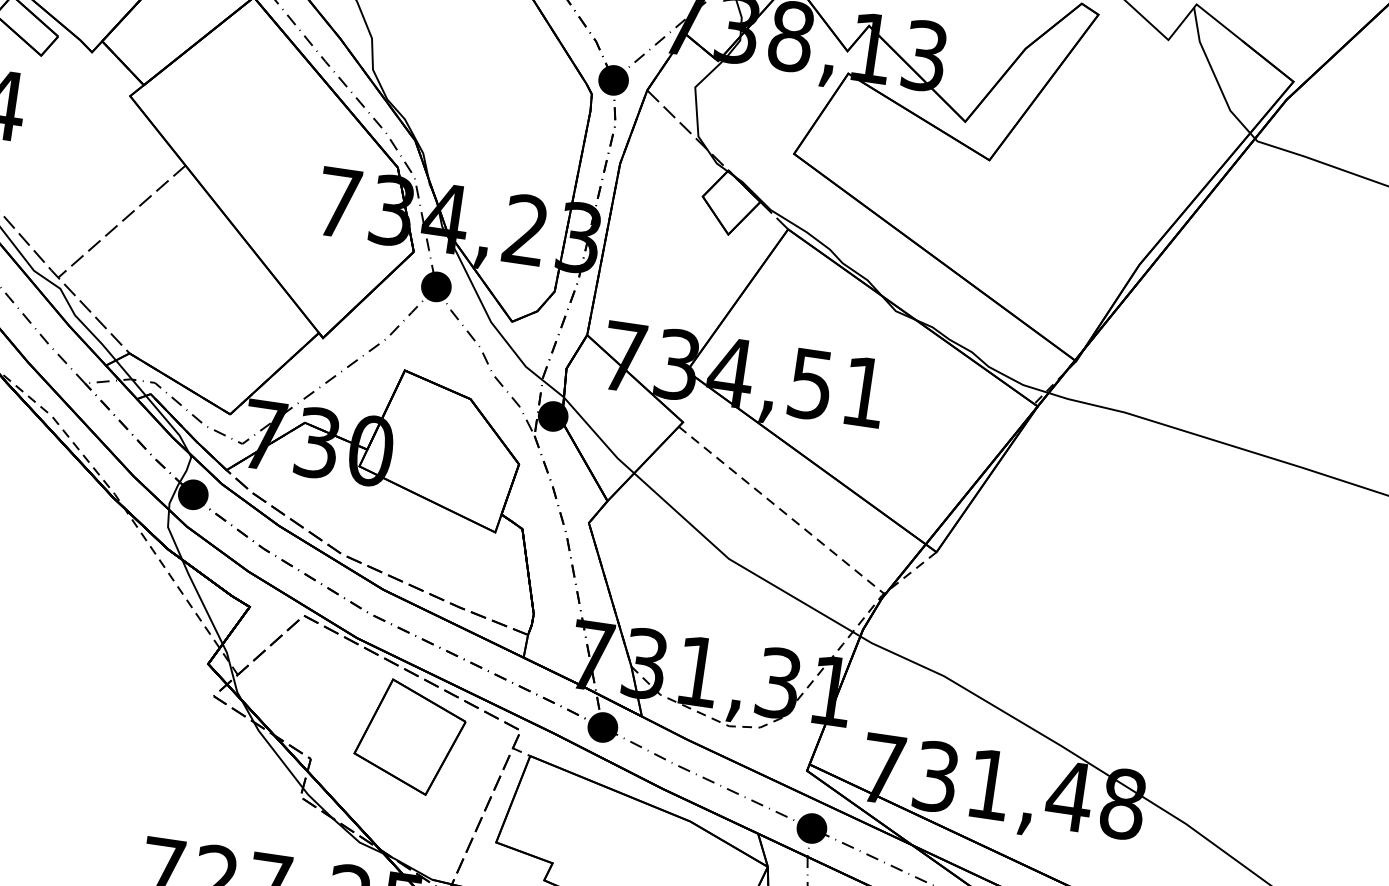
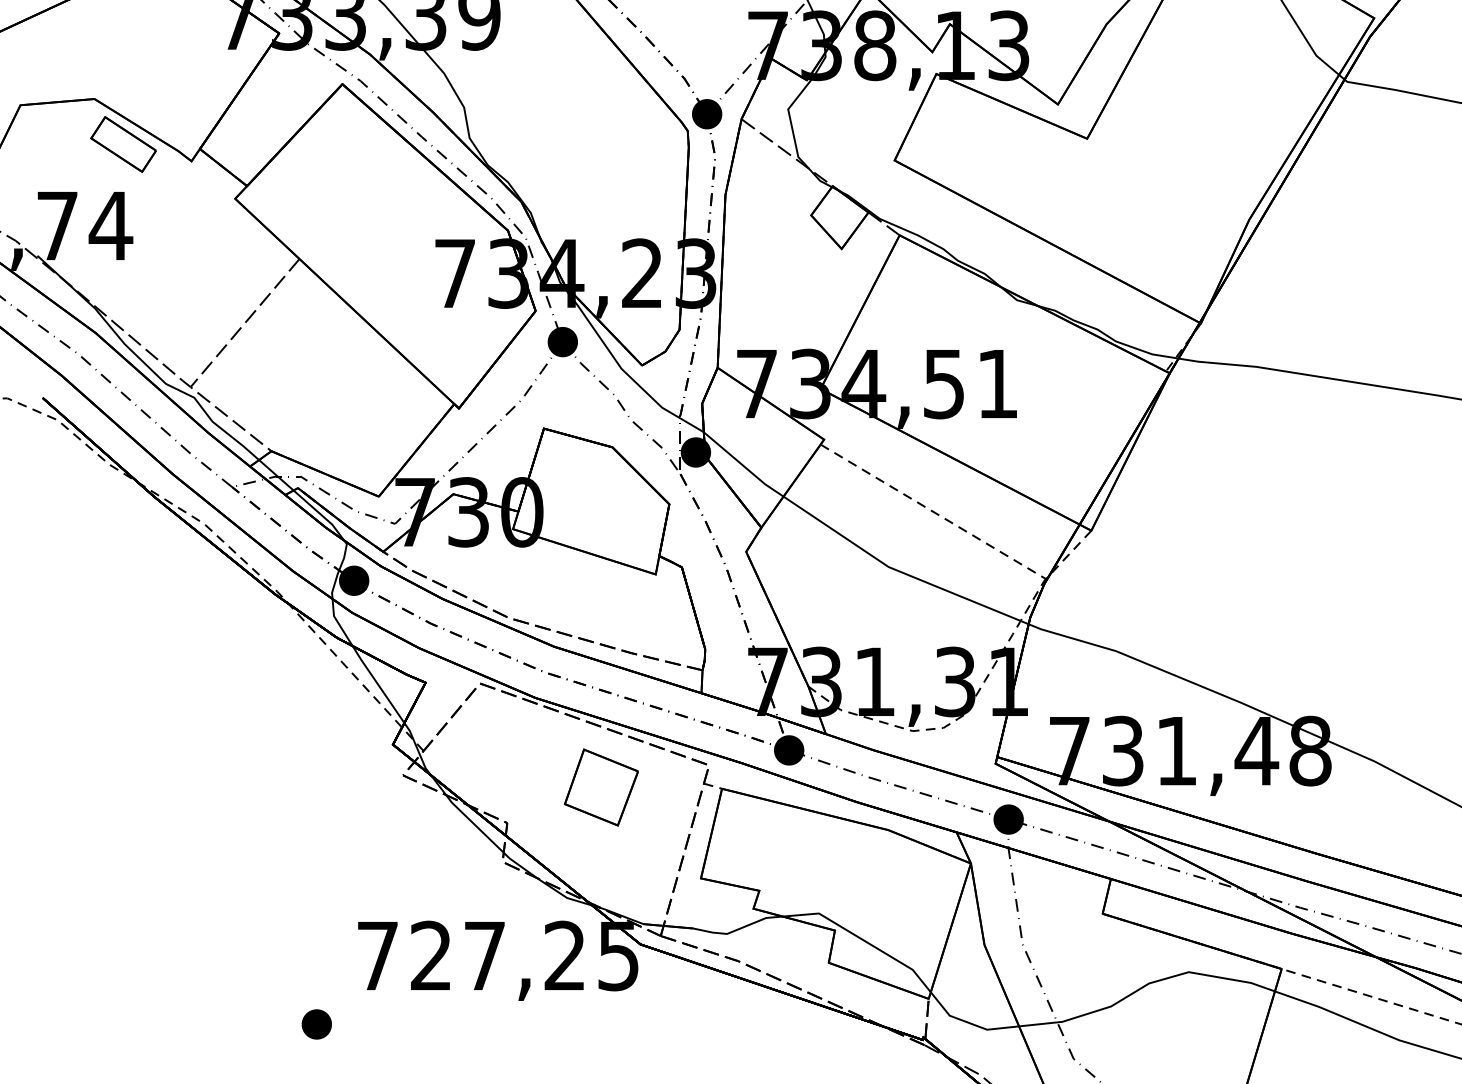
part: (410, 737) -> (601, 787), size x0.7

